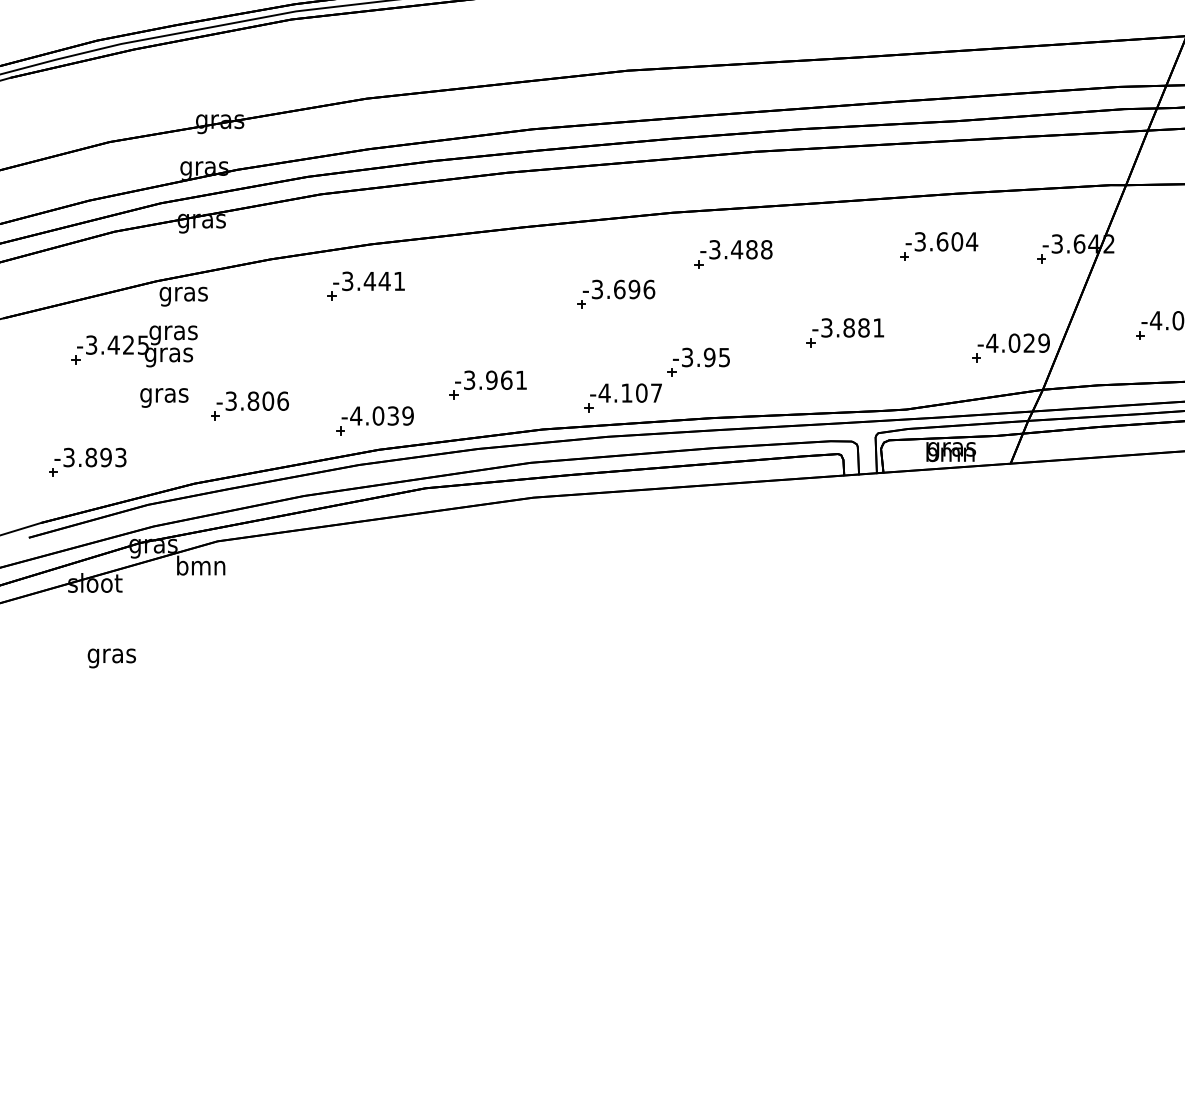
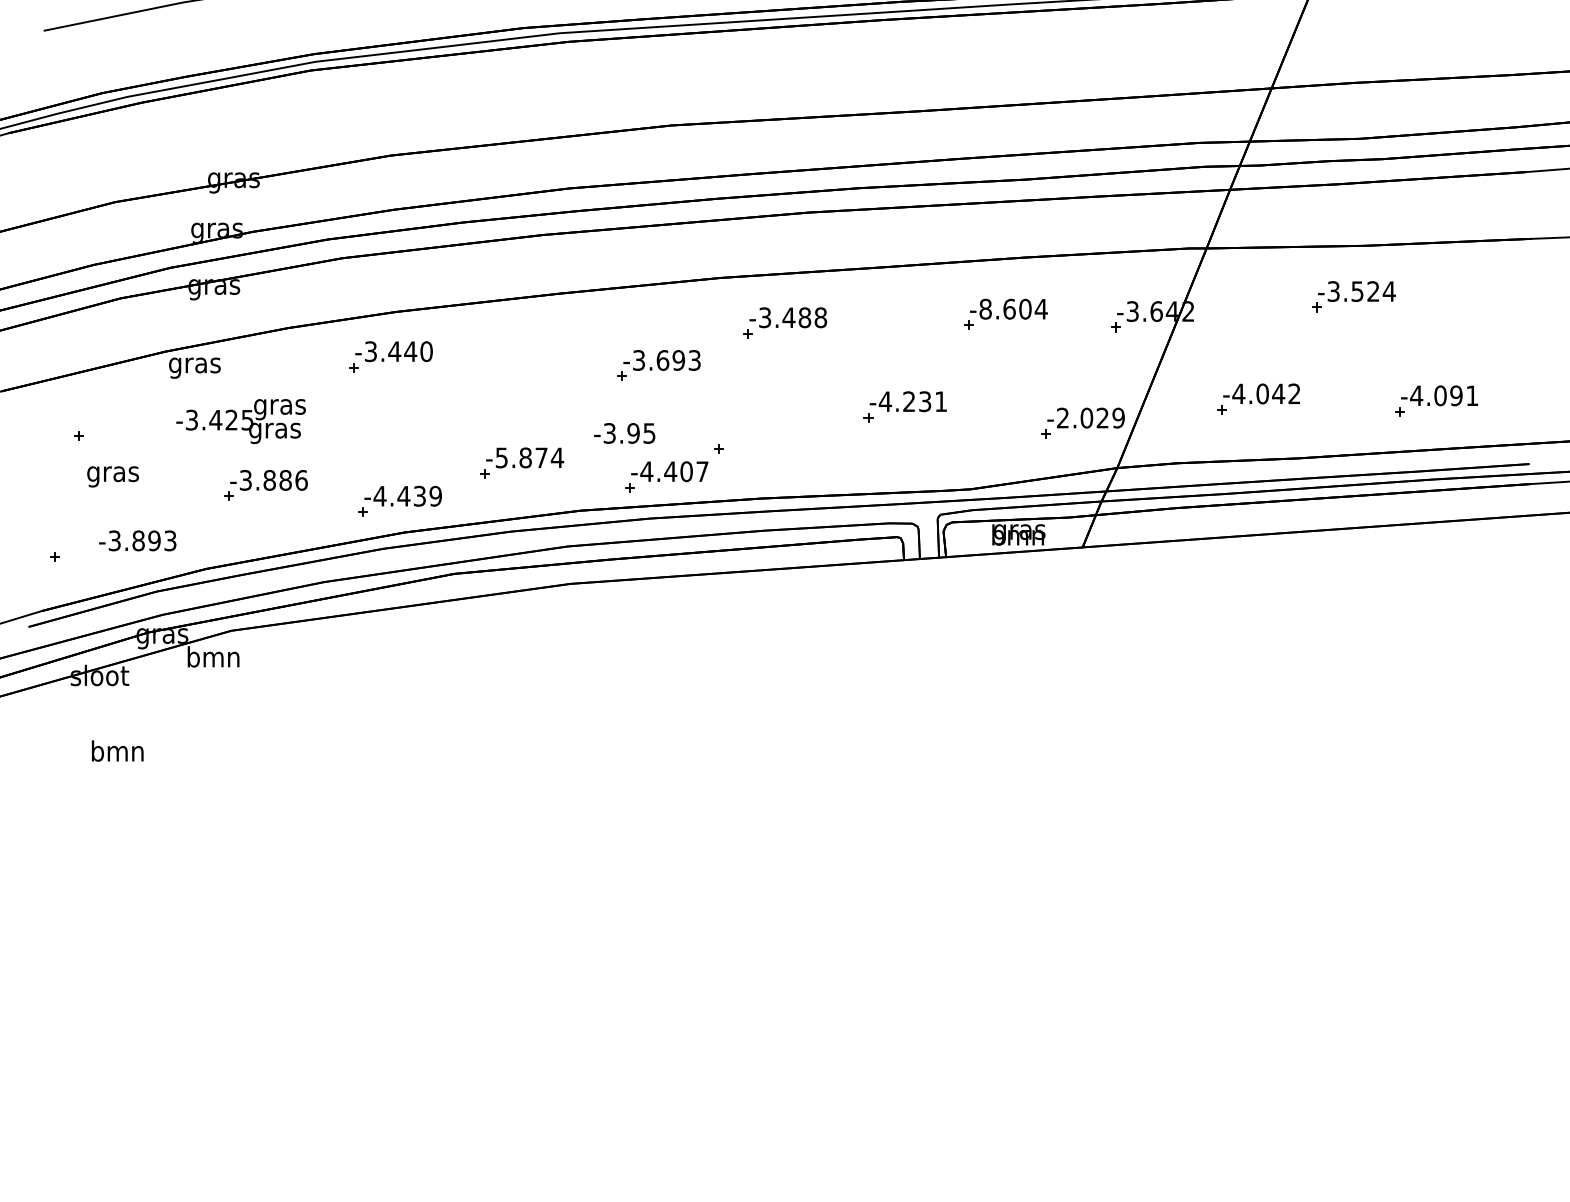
text: (920, 241) -> (985, 308), -3.604 -> -8.604
text: (399, 281) -> (426, 351), -3.441 -> -3.440
text: (649, 289) -> (694, 360), -3.696 -> -3.693
text: (844, 327) -> (904, 401), -3.881 -> -4.231
text: (991, 342) -> (1062, 417), -4.029 -> -2.029
text: (136, 346) -> (240, 421), moved
text: (701, 357) -> (624, 433), moved
text: (496, 379) -> (530, 457), -3.961 -> -5.874
text: (626, 392) -> (670, 471), -4.107 -> -4.407
text: (163, 397) -> (112, 476), moved
text: (268, 401) -> (285, 480), -3.806 -> -3.886
text: (378, 415) -> (403, 495), -4.039 -> -4.439
text: (90, 457) -> (137, 540), moved
text: (111, 655) -> (117, 753), gras -> bmn

